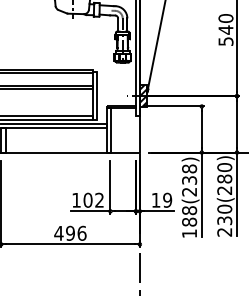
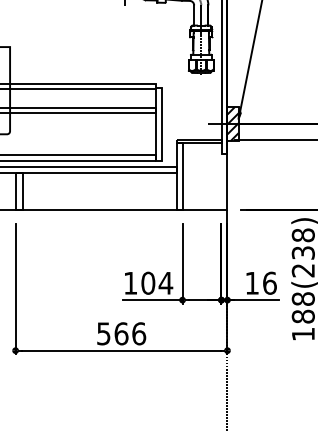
text: (99, 199) -> (165, 282), 102 -> 104
text: (167, 199) -> (269, 282), 19 -> 16
text: (64, 232) -> (112, 332), 496 -> 566

